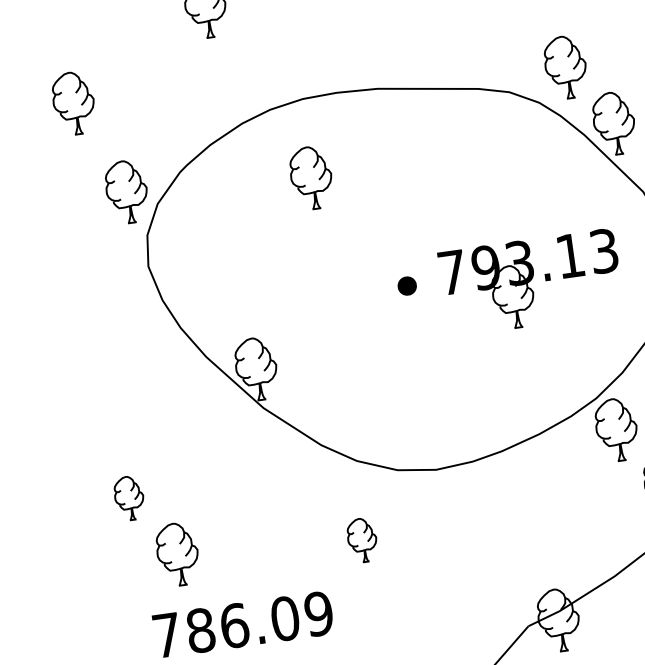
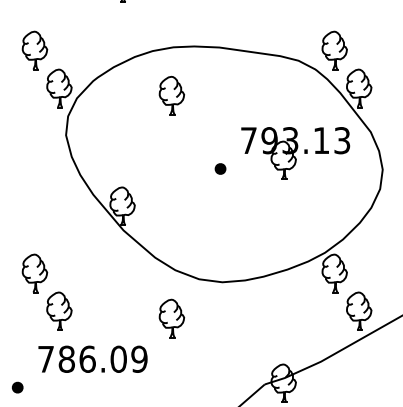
part: (73, 103) -> (34, 50), moved
part: (531, 282) -> (295, 153), moved
part: (128, 498) -> (34, 273), size x1.43
part: (361, 540) -> (171, 318), size x1.43

